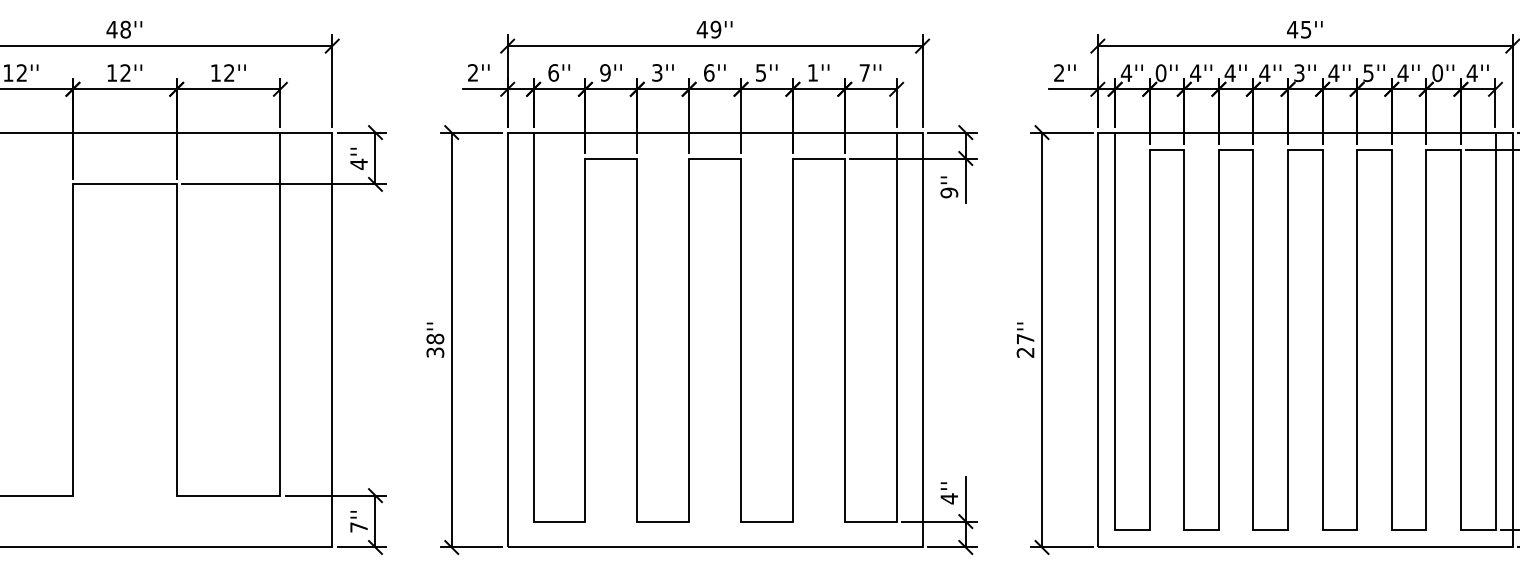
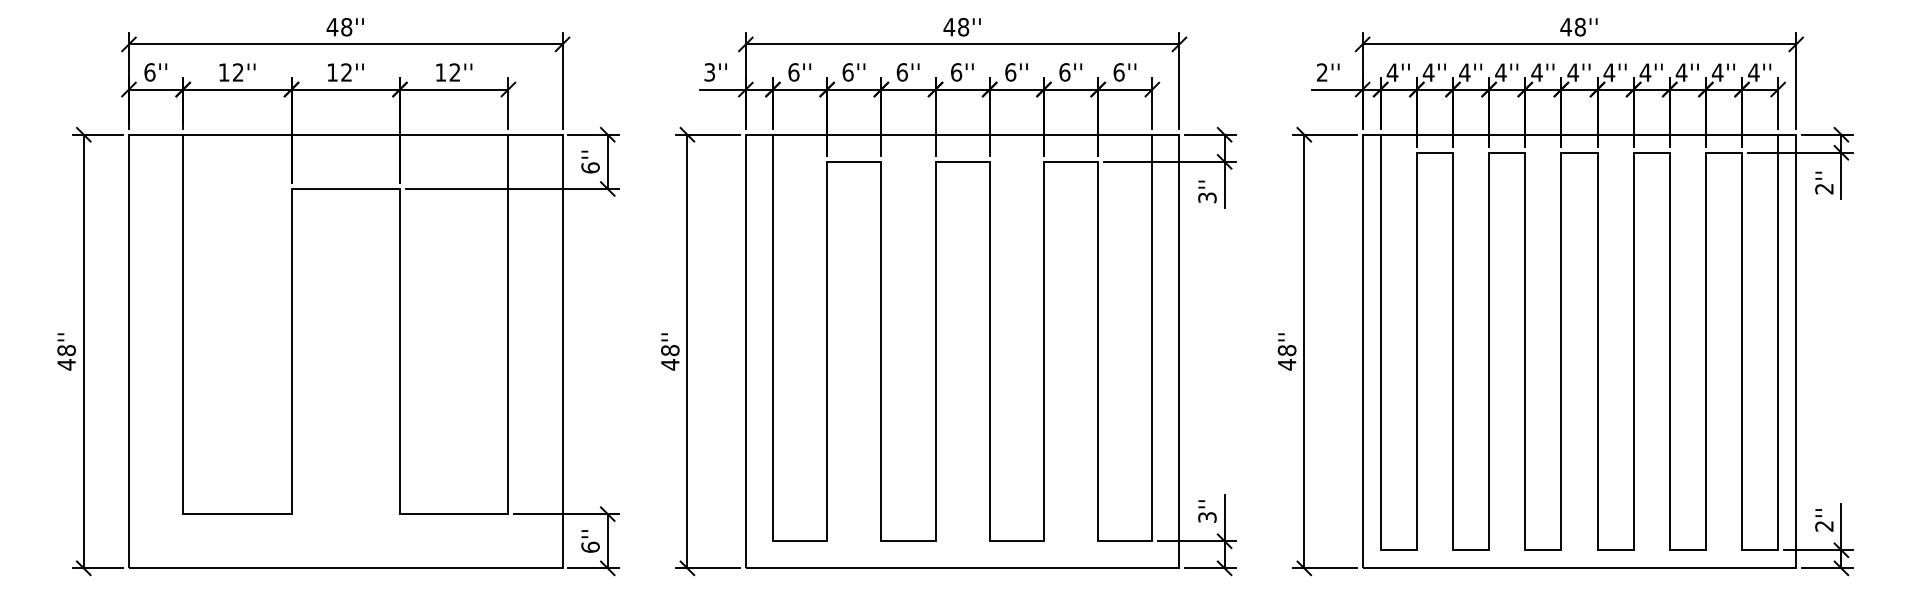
text: (715, 29) -> (963, 27), 49'' -> 48''
text: (1305, 29) -> (1579, 26), 45'' -> 48''
text: (472, 73) -> (709, 72), 2'' -> 3''
text: (604, 73) -> (847, 72), 9'' -> 6''
text: (656, 73) -> (901, 72), 3'' -> 6''
text: (760, 73) -> (1010, 72), 5'' -> 6''
text: (812, 73) -> (1064, 72), 1'' -> 6''
text: (864, 73) -> (1118, 72), 7'' -> 6''
text: (1160, 73) -> (1428, 72), 0'' -> 4''
text: (1299, 73) -> (1573, 72), 3'' -> 4''
text: (1368, 73) -> (1645, 72), 5'' -> 4''
text: (1437, 73) -> (1717, 72), 0'' -> 4''
text: (358, 163) -> (590, 167), 4'' -> 6''
text: (949, 192) -> (1207, 197), 9'' -> 3''
text: (1024, 345) -> (1286, 357), 27'' -> 48''
text: (435, 352) -> (670, 364), 38'' -> 48''
text: (949, 498) -> (1207, 517), 4'' -> 3''
text: (358, 526) -> (590, 546), 7'' -> 6''

